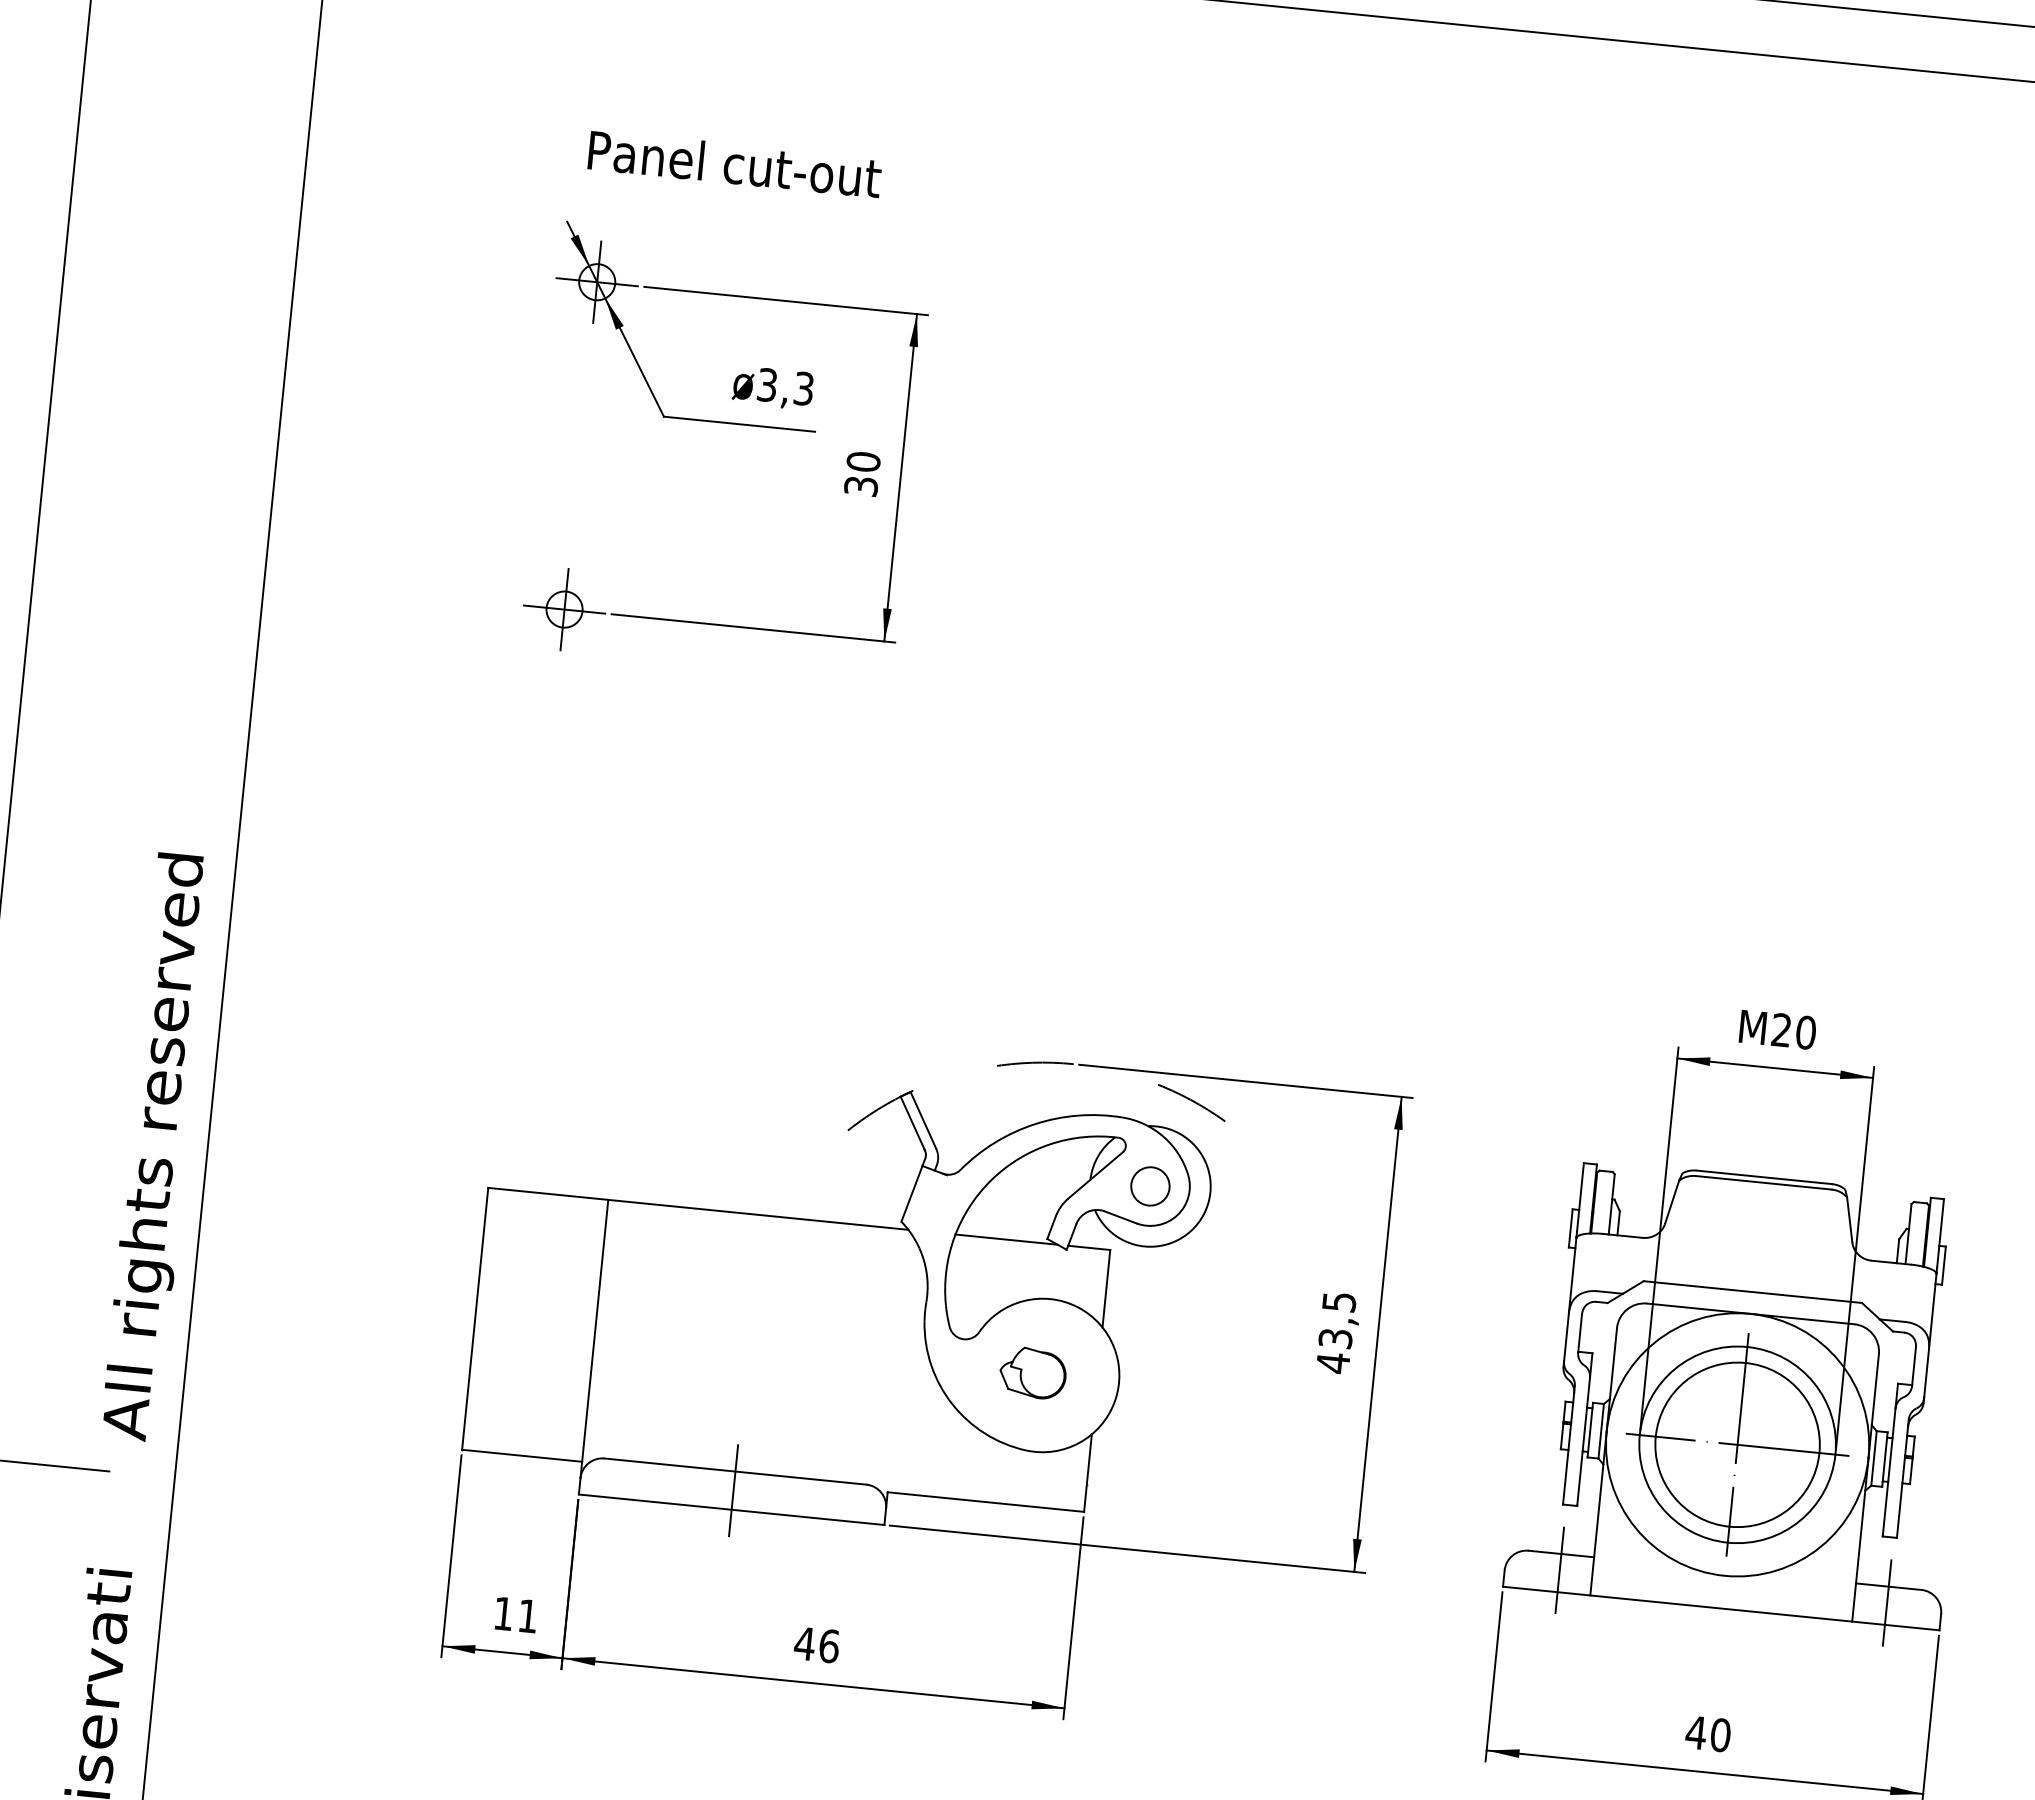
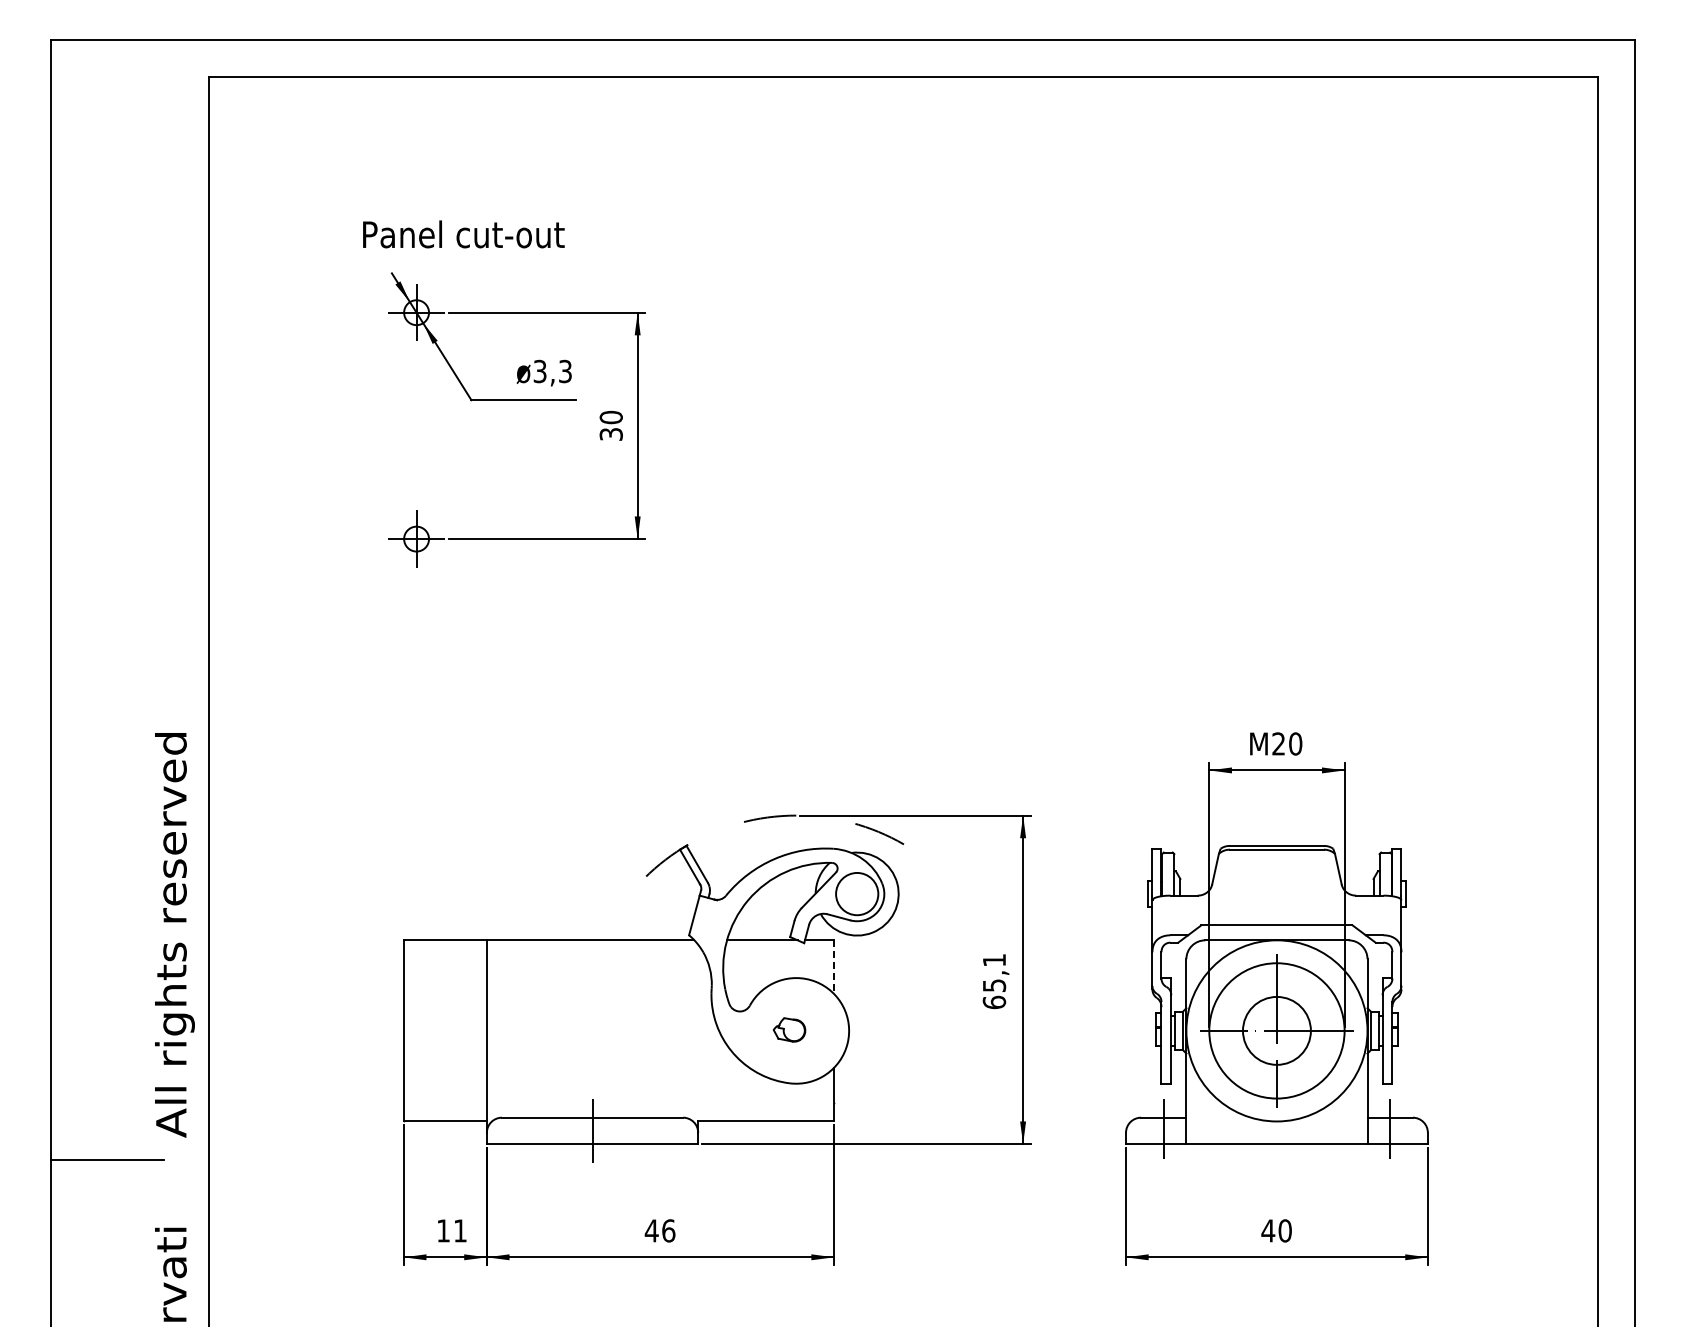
text: (734, 164) -> (463, 234), moved
circle: (1150, 1185) -> (857, 893), size x1.6
line: (1107, 1289) -> (834, 967), solid -> dashed
text: (1336, 1332) -> (994, 981), 43,5 -> 65,1
part: (1032, 1372) -> (789, 1029), size x0.7
circle: (1737, 1444) -> (1276, 1030), size x0.6

